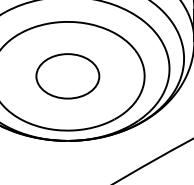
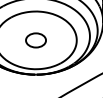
part: (66, 76) -> (35, 40), size x0.6

